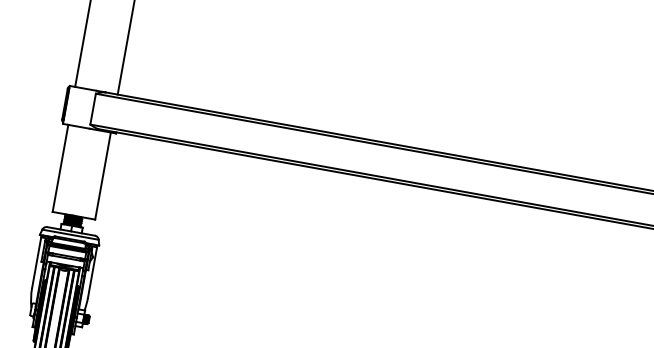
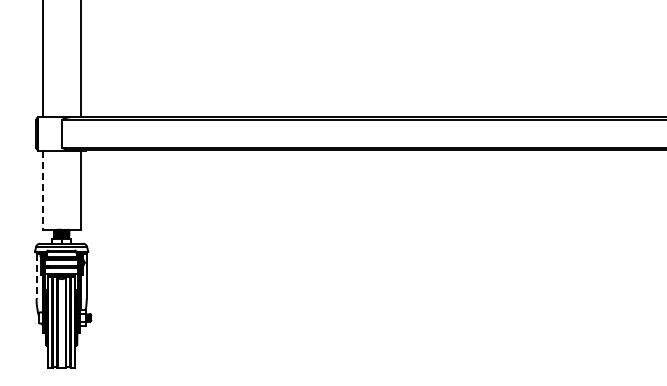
line: (60, 169) -> (42, 191), solid -> dashed
line: (36, 262) -> (36, 276), solid -> dashed

